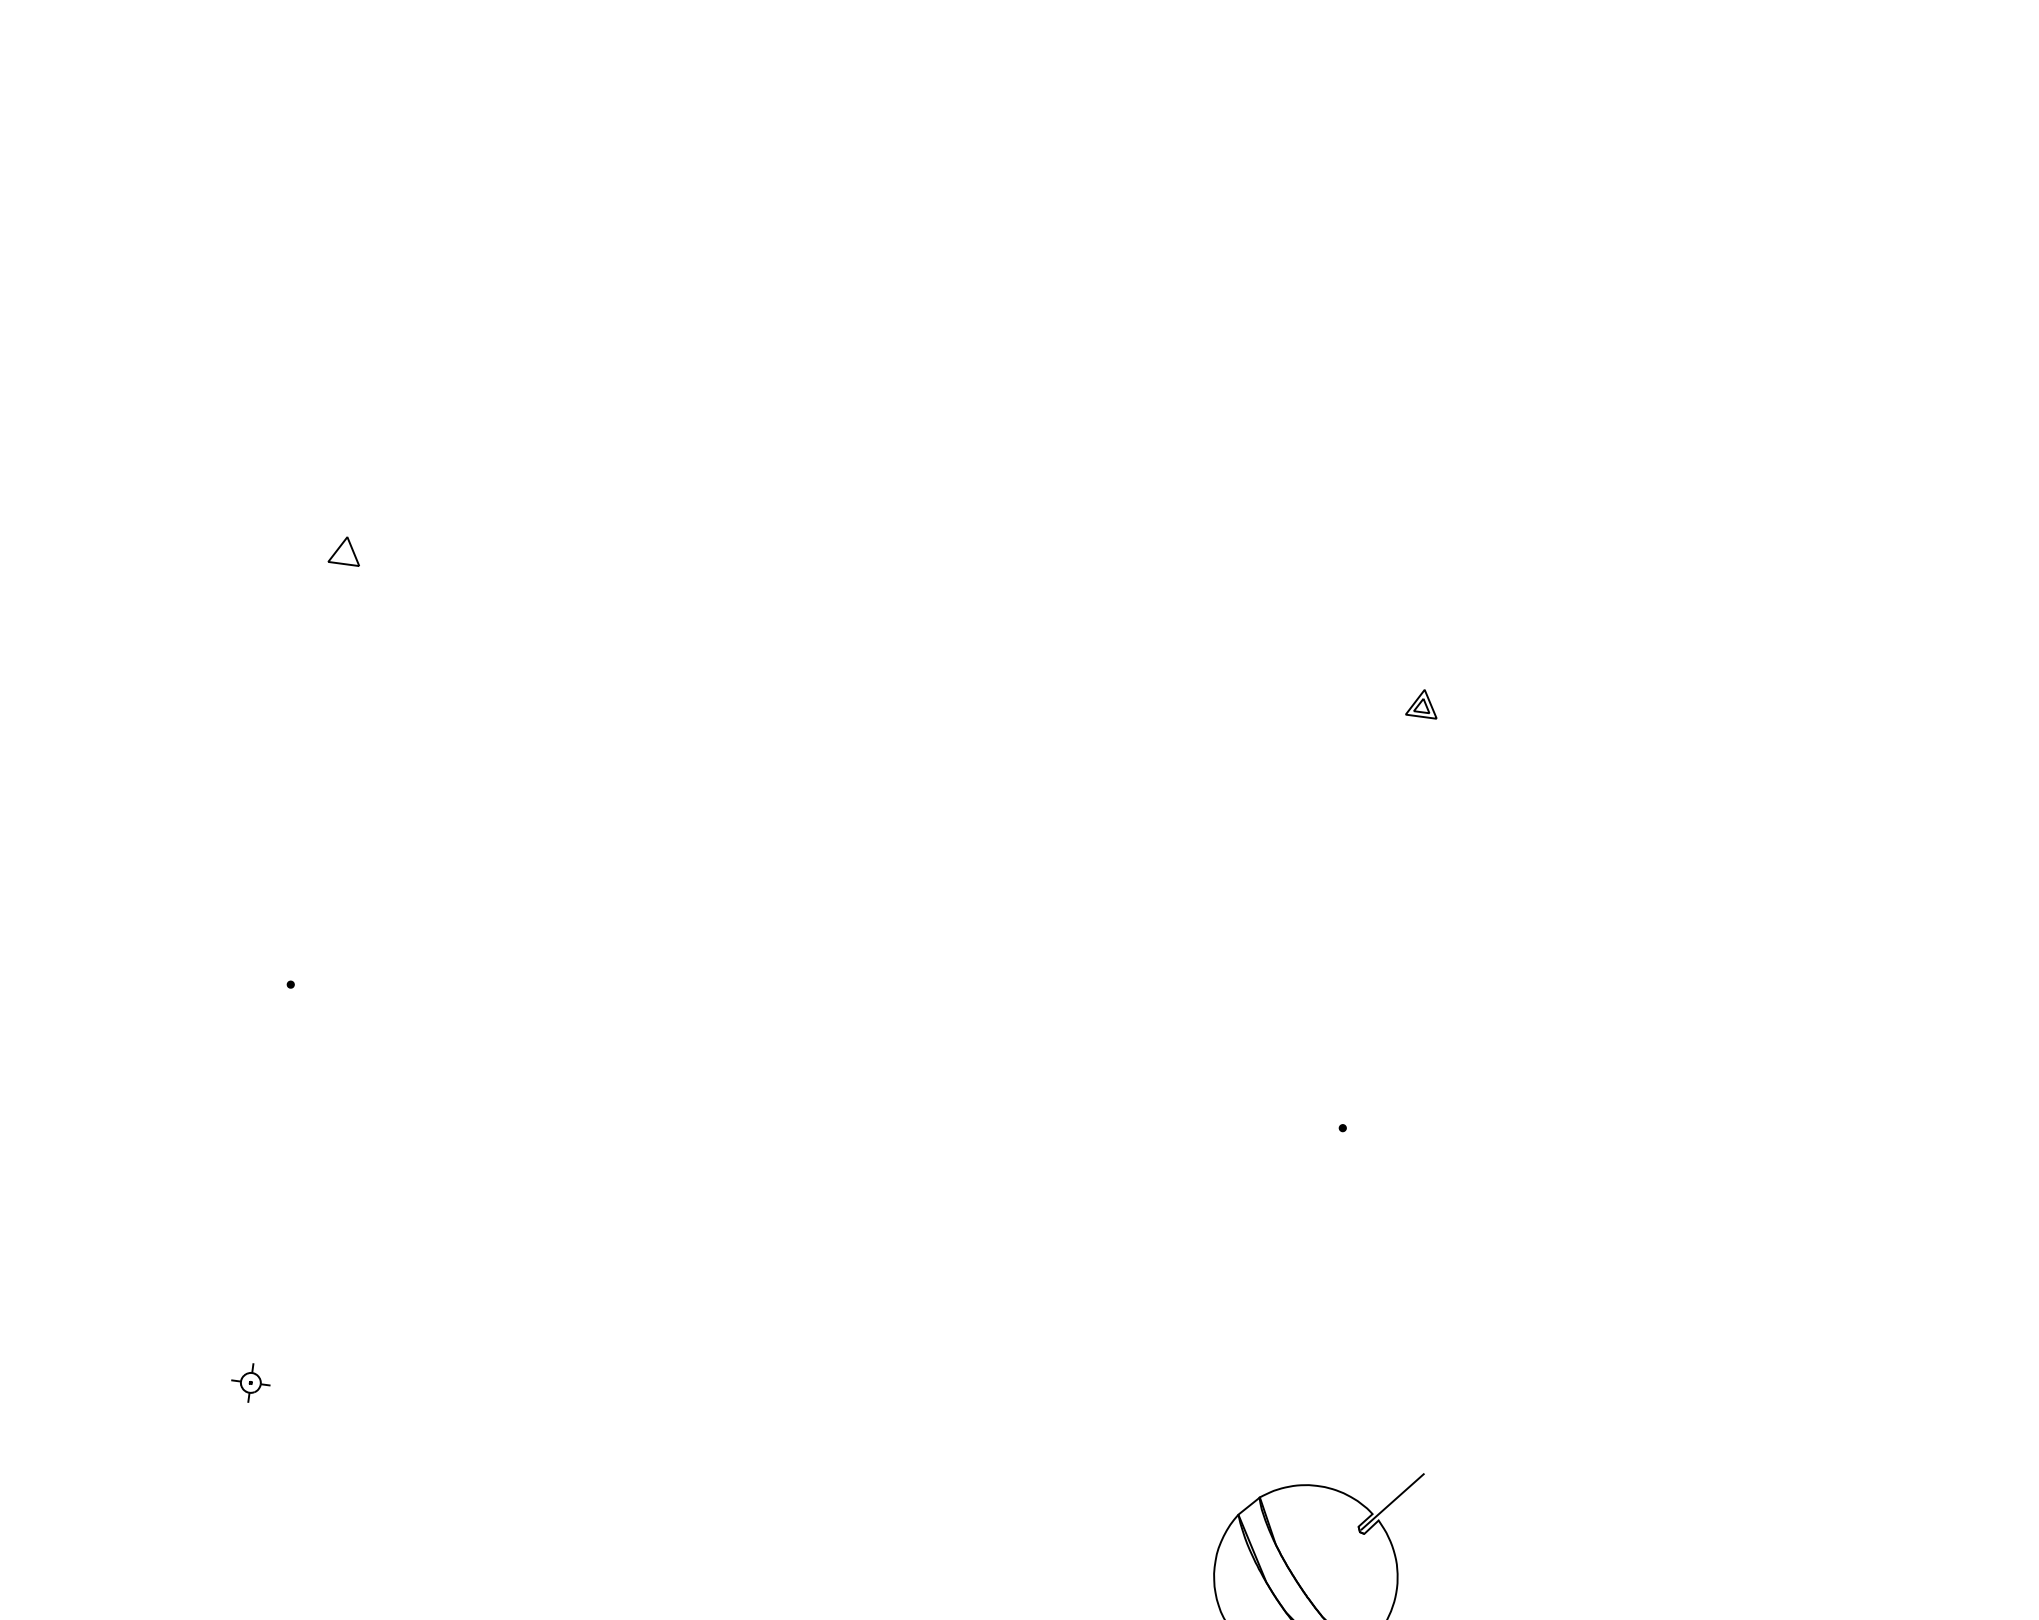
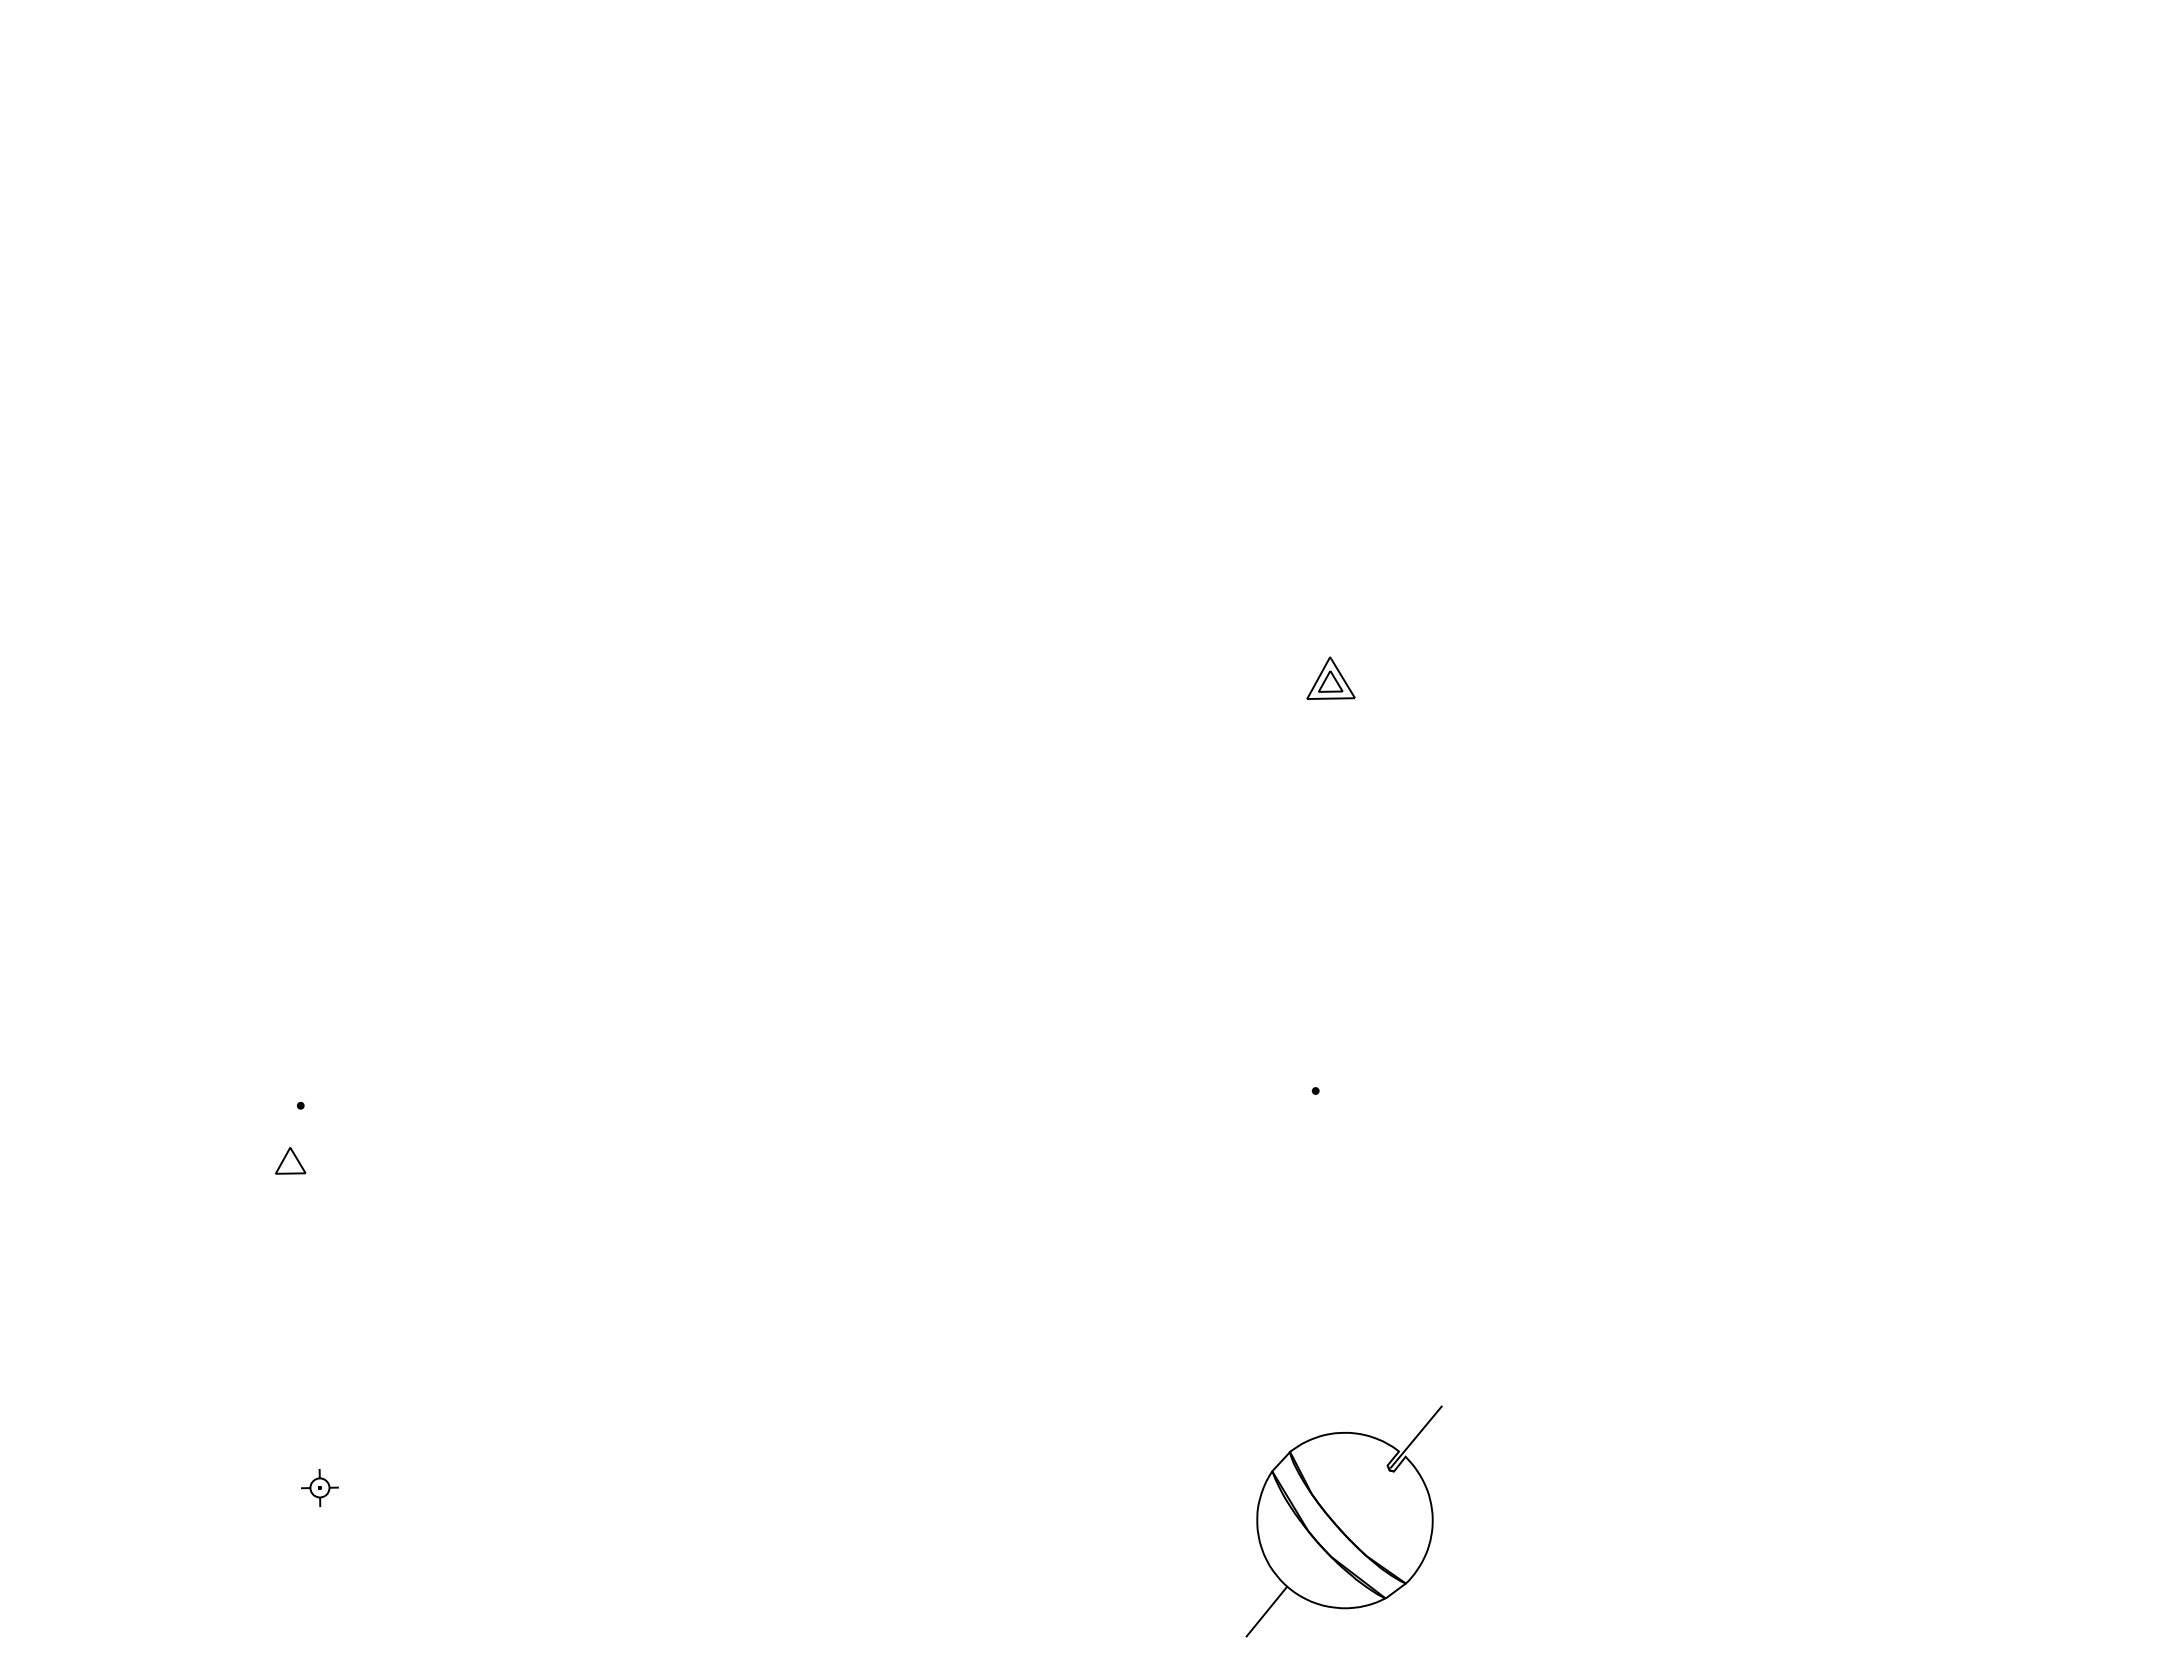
part: (345, 550) -> (290, 1160), moved
part: (1422, 702) -> (1330, 677), size x1.6

